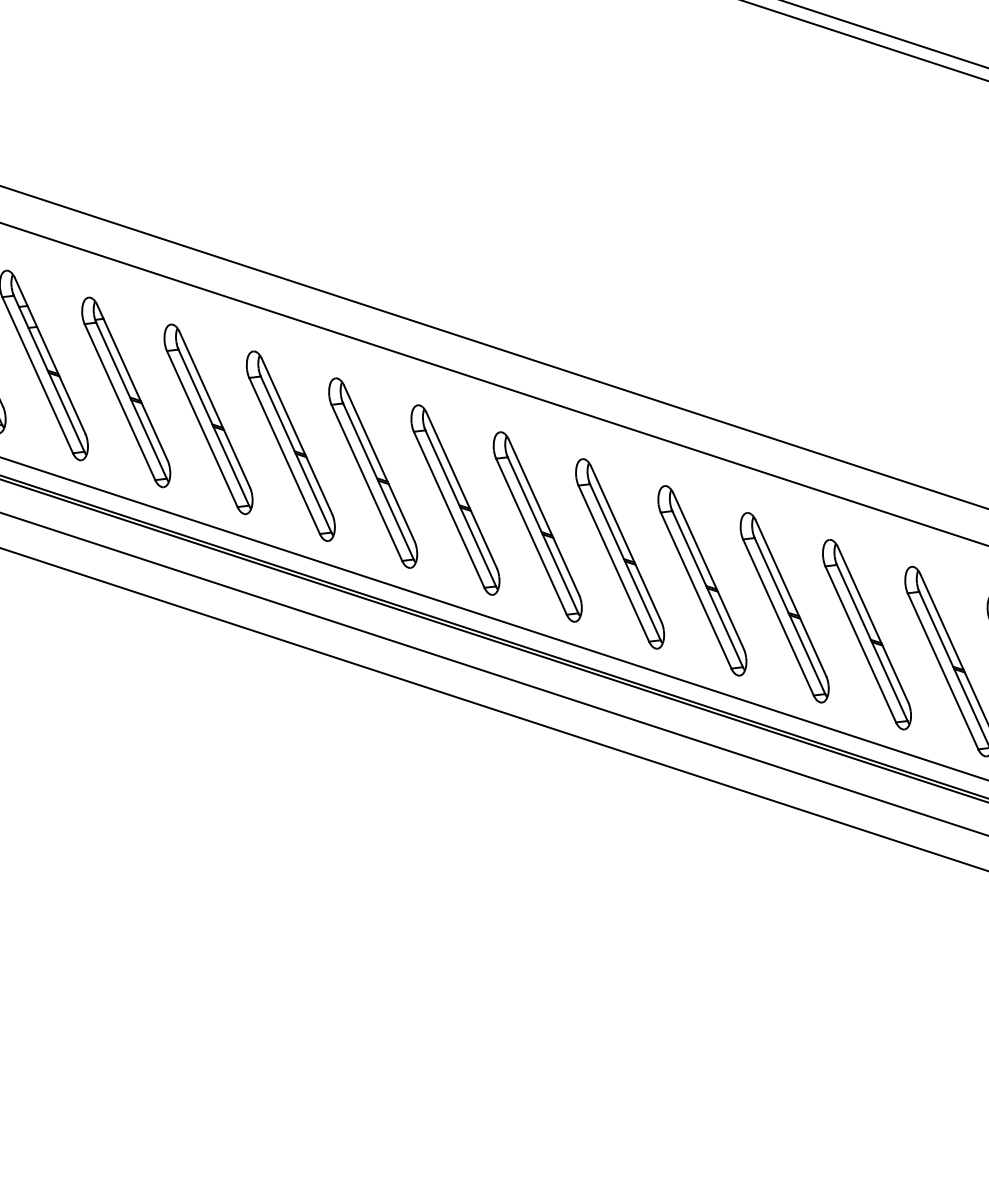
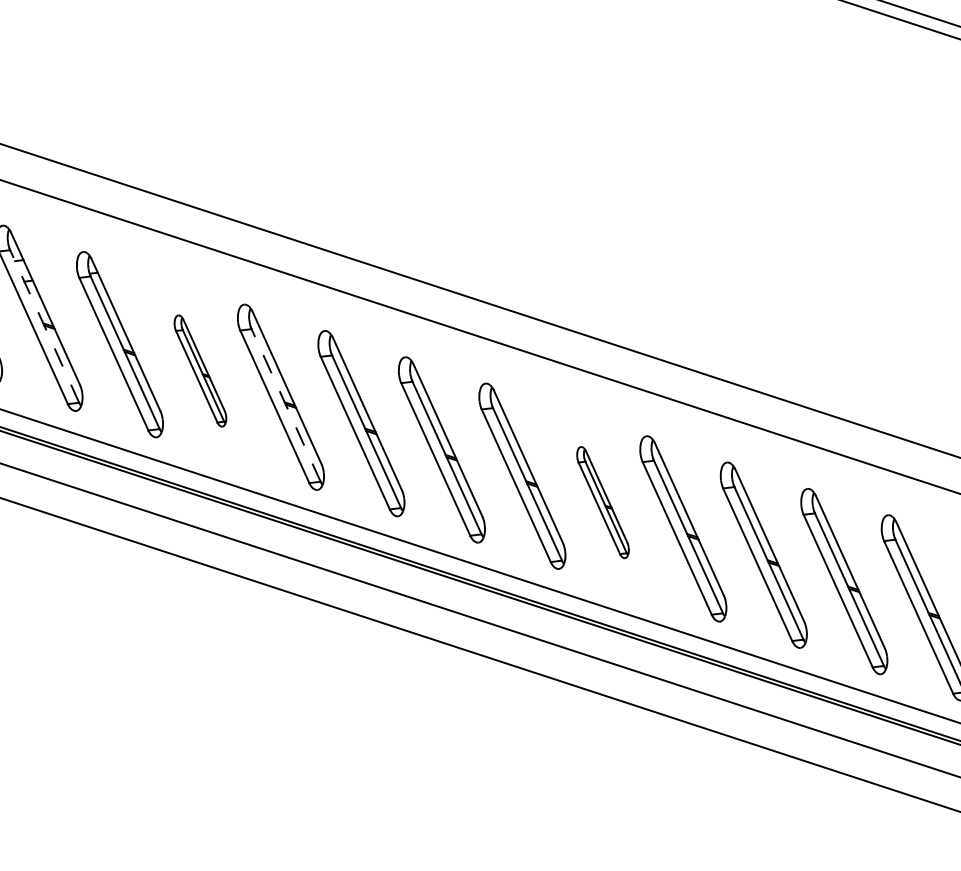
line: (49, 373) -> (44, 326), solid -> dashed
part: (208, 419) -> (200, 371), size x0.6
line: (296, 454) -> (286, 405), solid -> dashed
part: (620, 553) -> (603, 502), size x0.6

